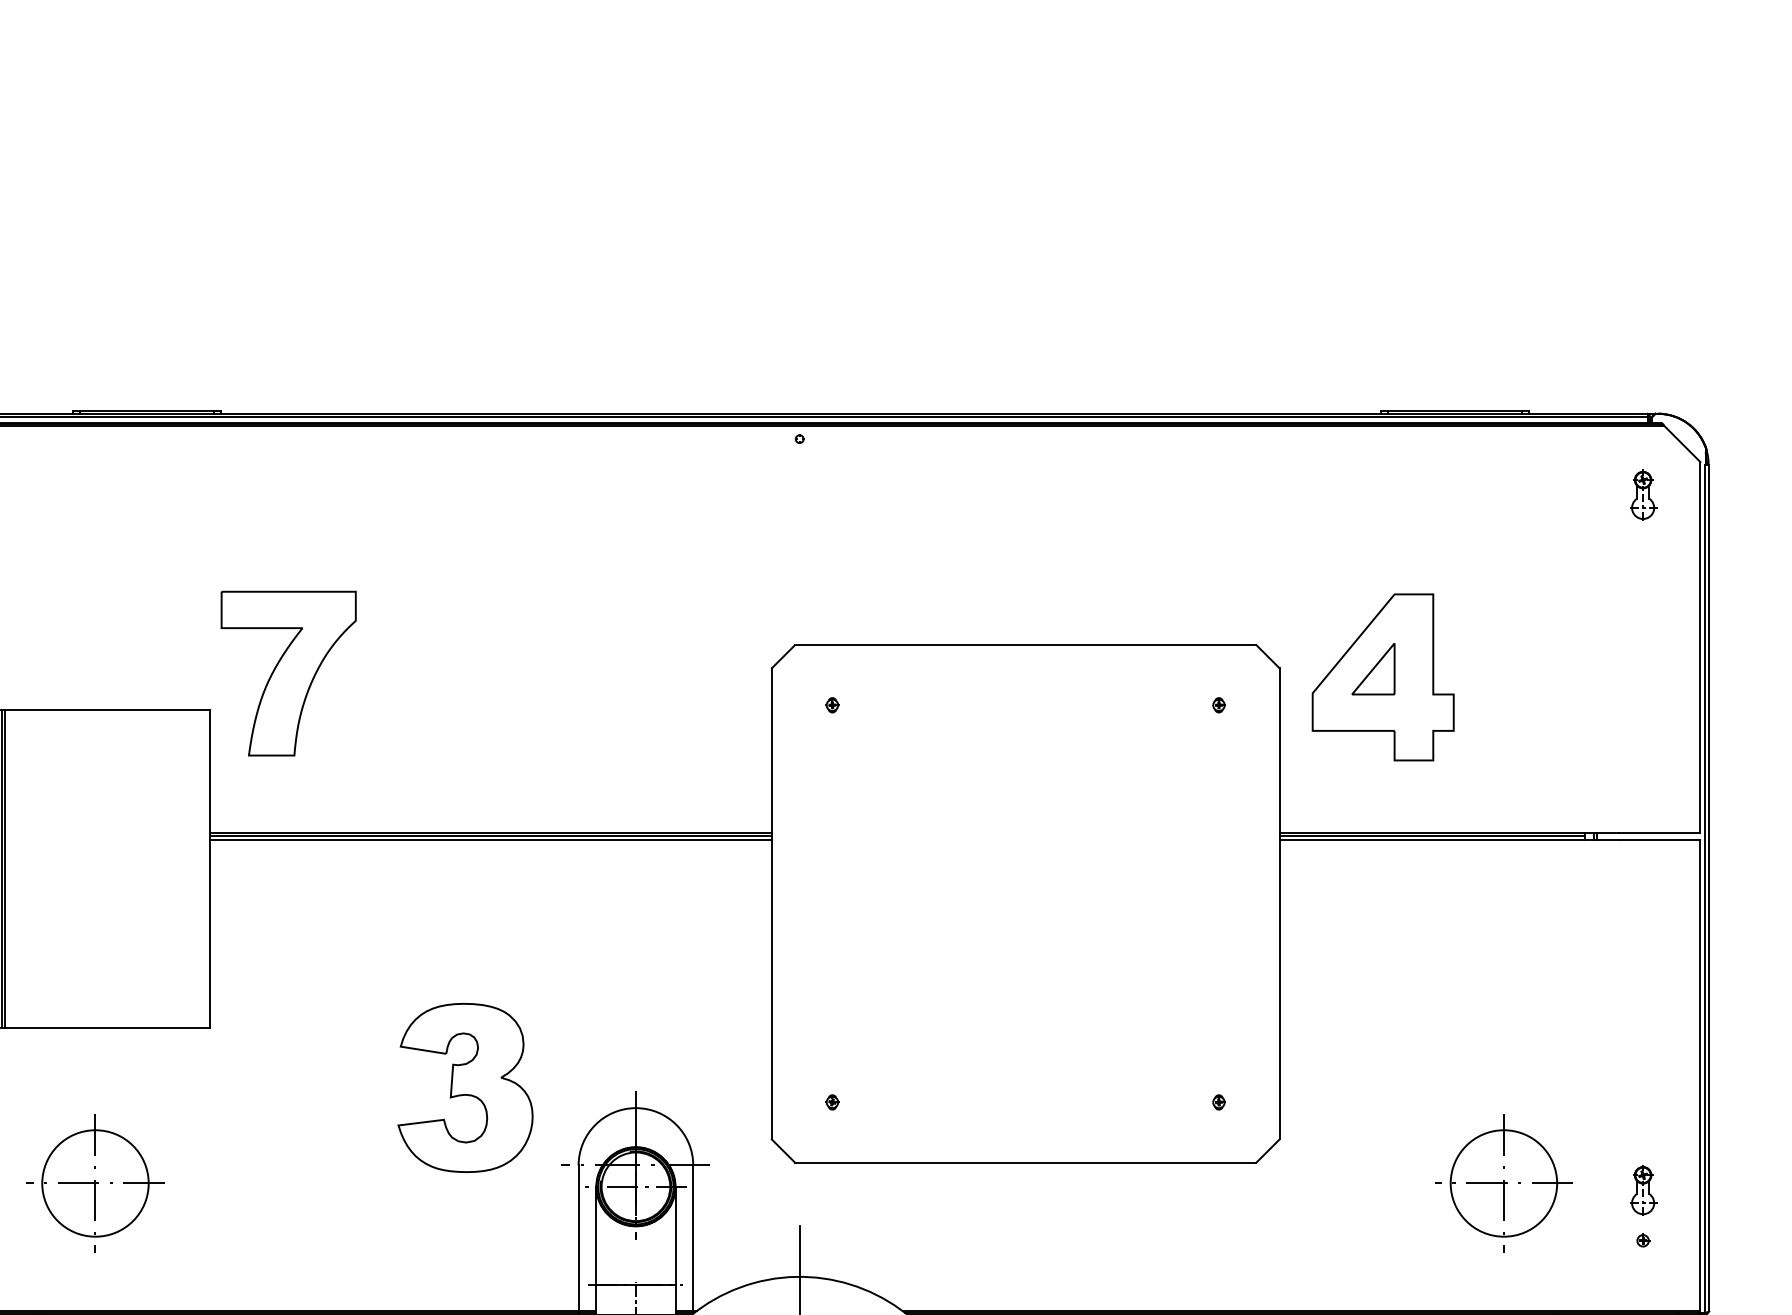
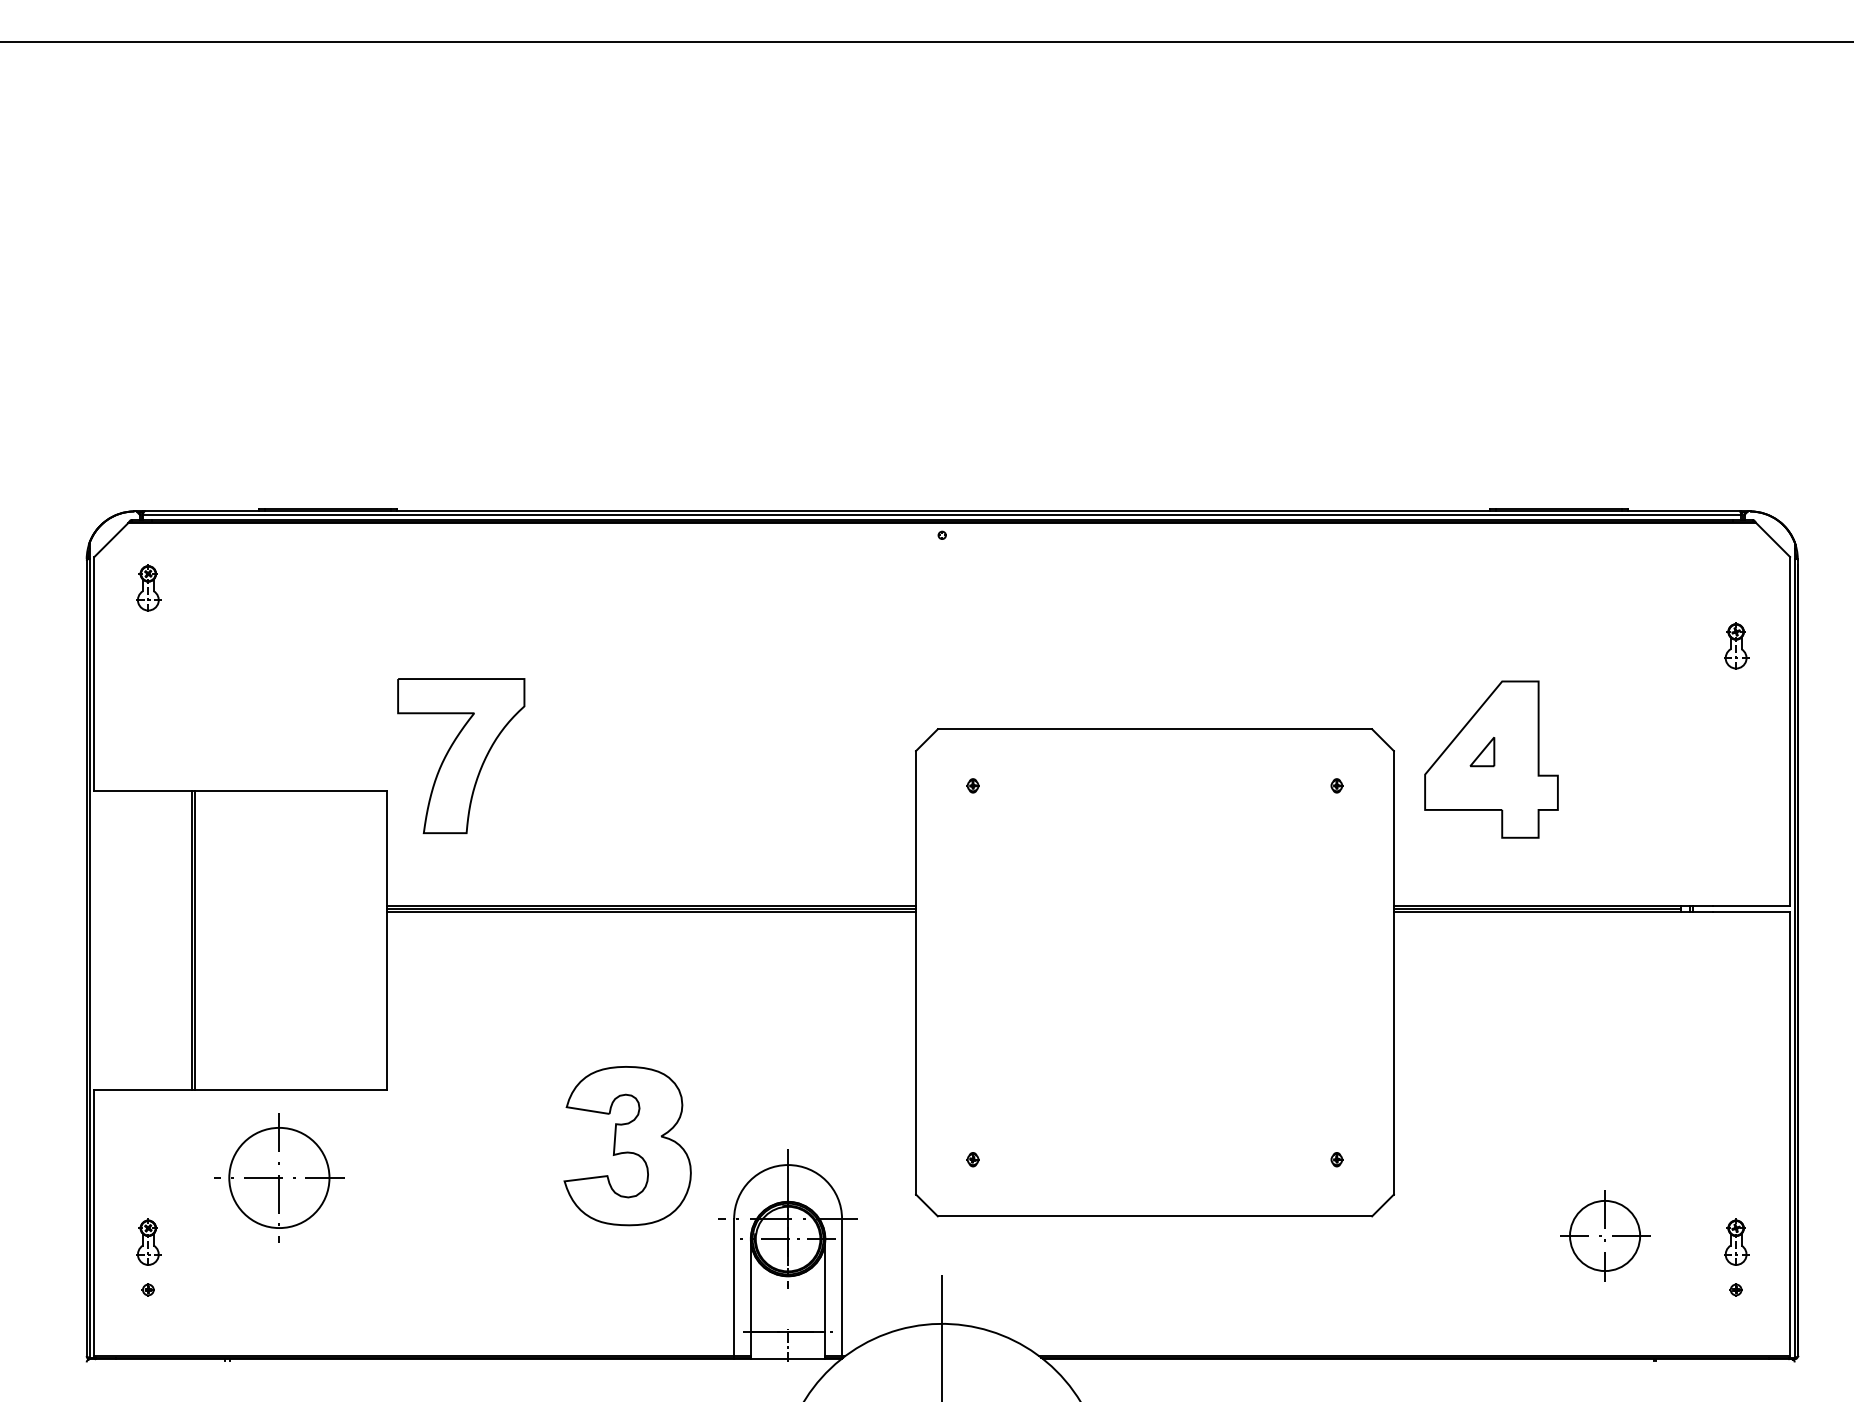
part: (1643, 494) -> (1736, 645), moved
part: (1373, 668) -> (1482, 751), size x0.6
part: (95, 1182) -> (279, 1177), moved
part: (1503, 1182) -> (1604, 1235), size x0.7

